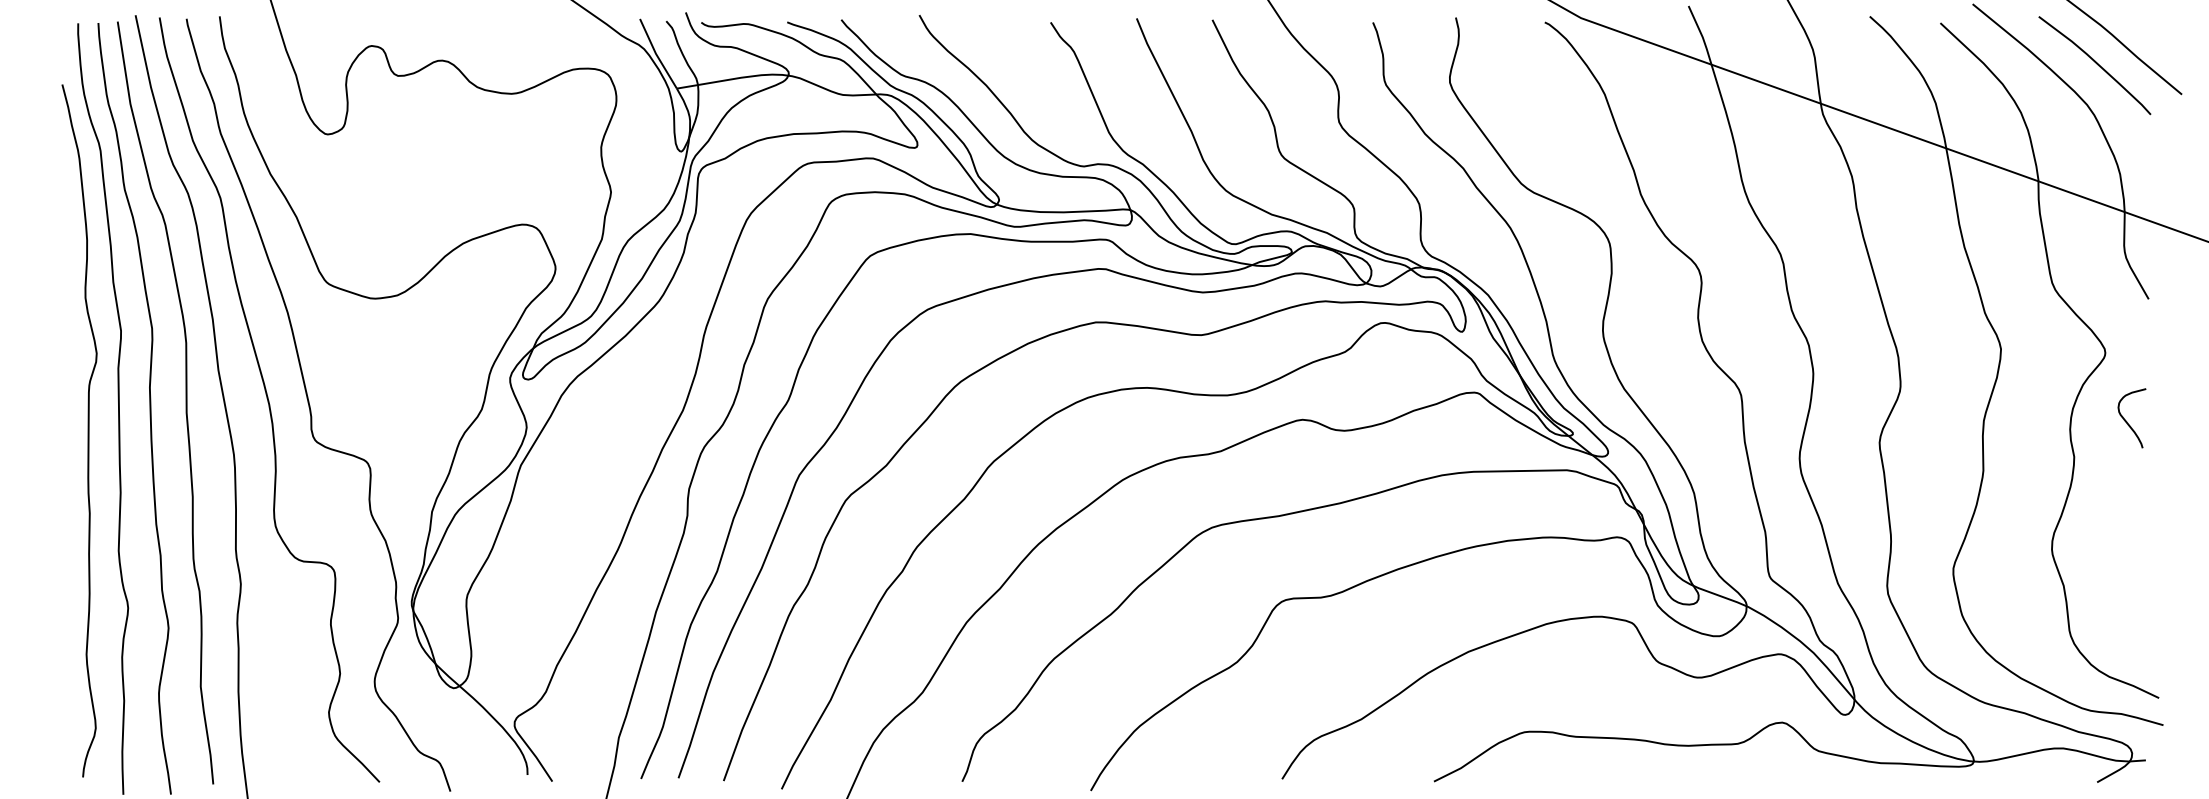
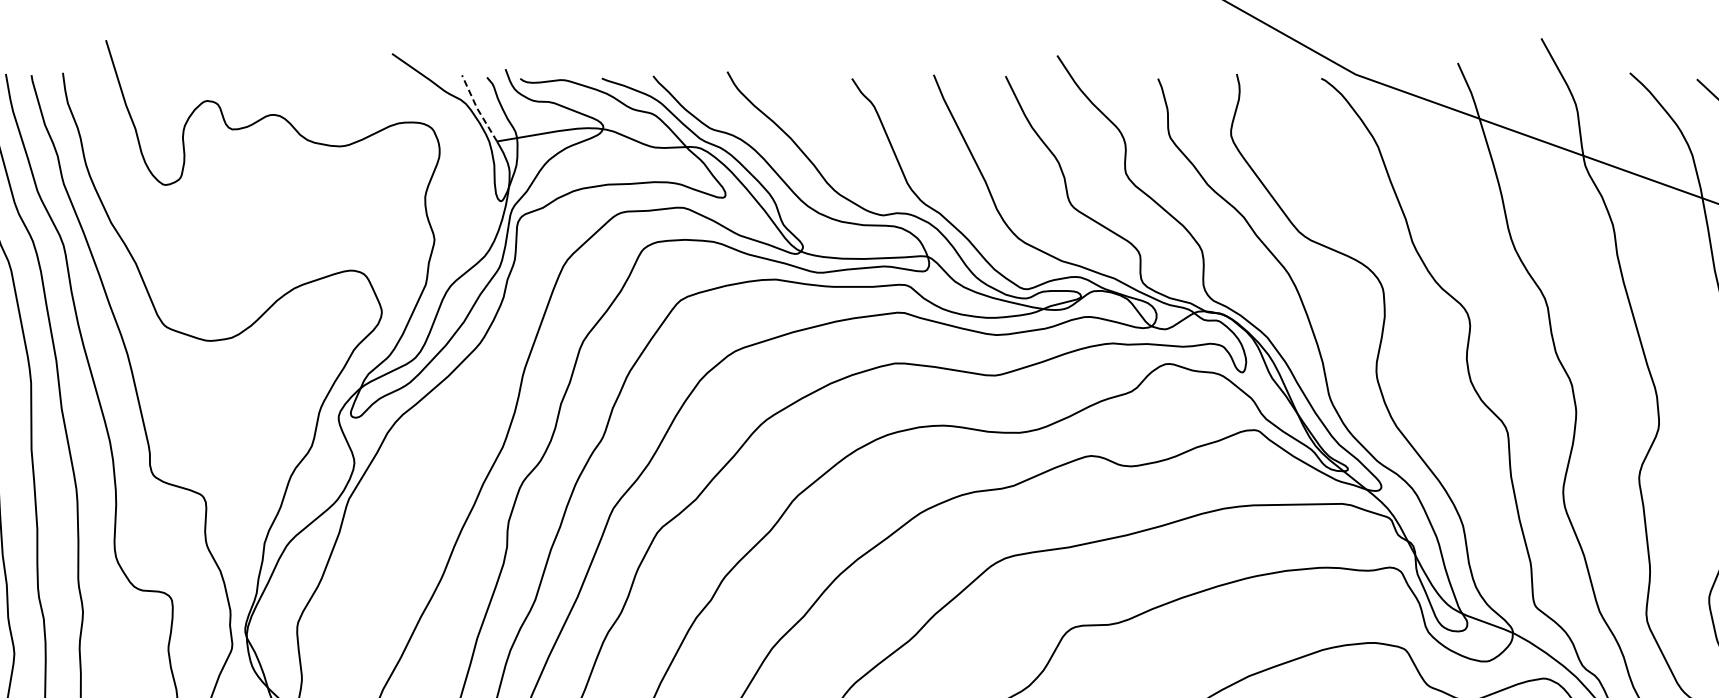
line: (655, 53) -> (476, 108), solid -> dashed

